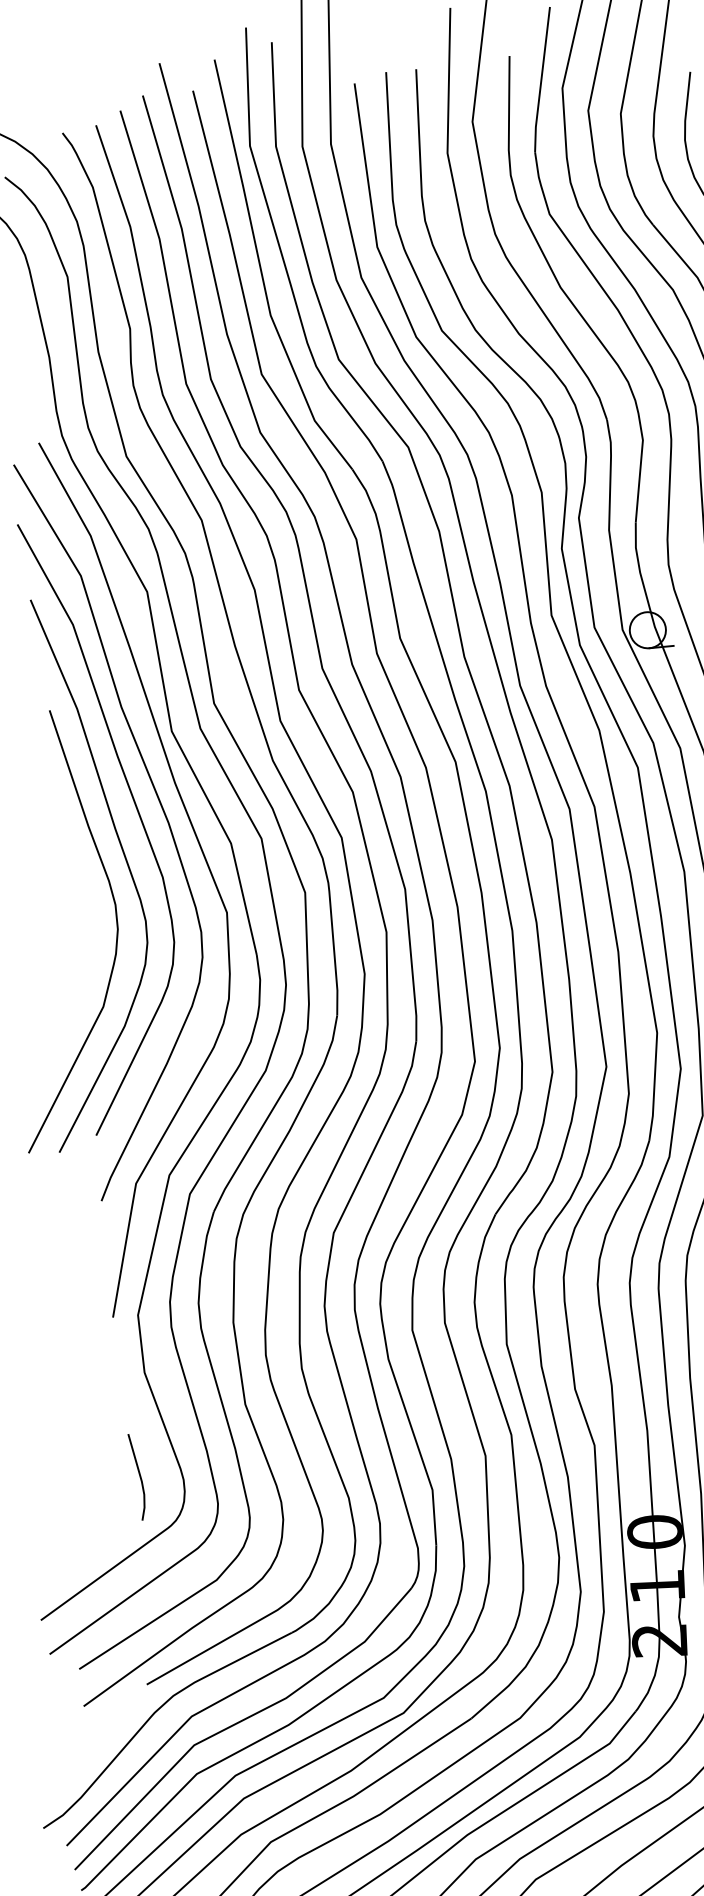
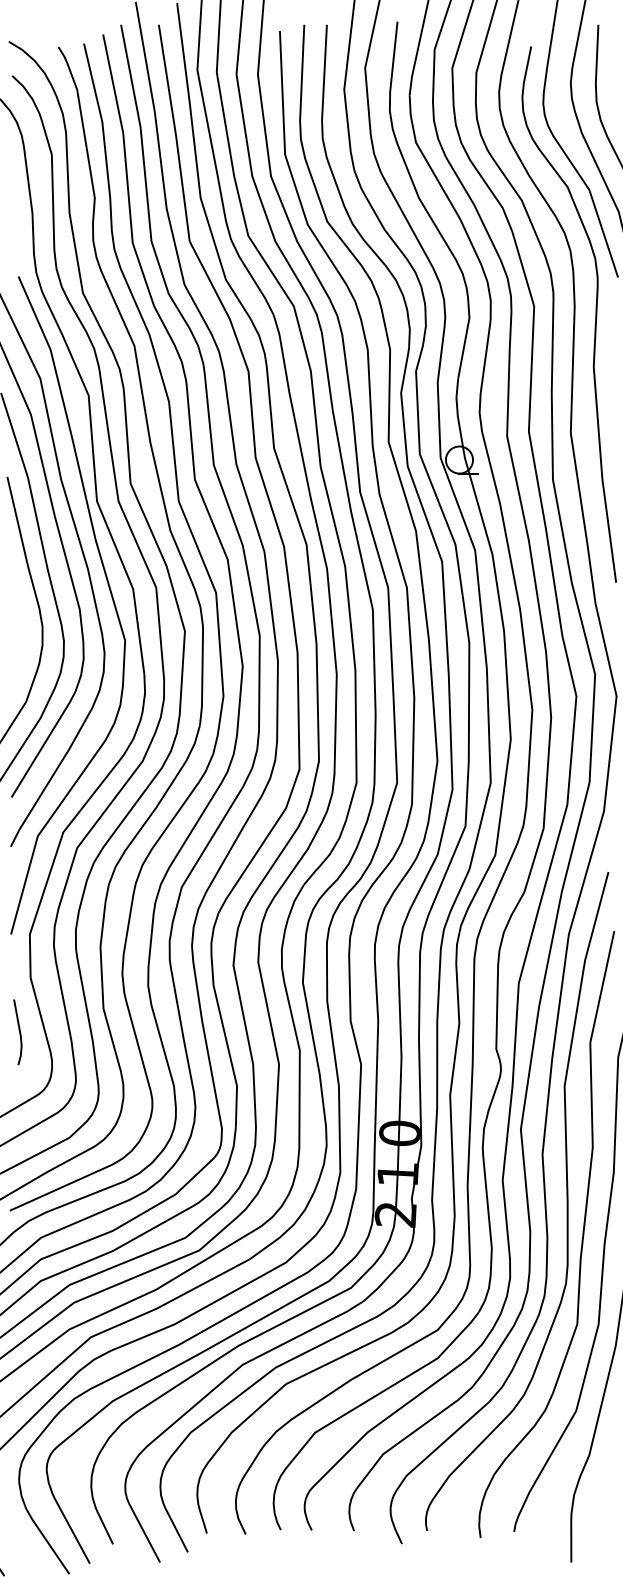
line: (138, 1474) -> (18, 1030), moved

